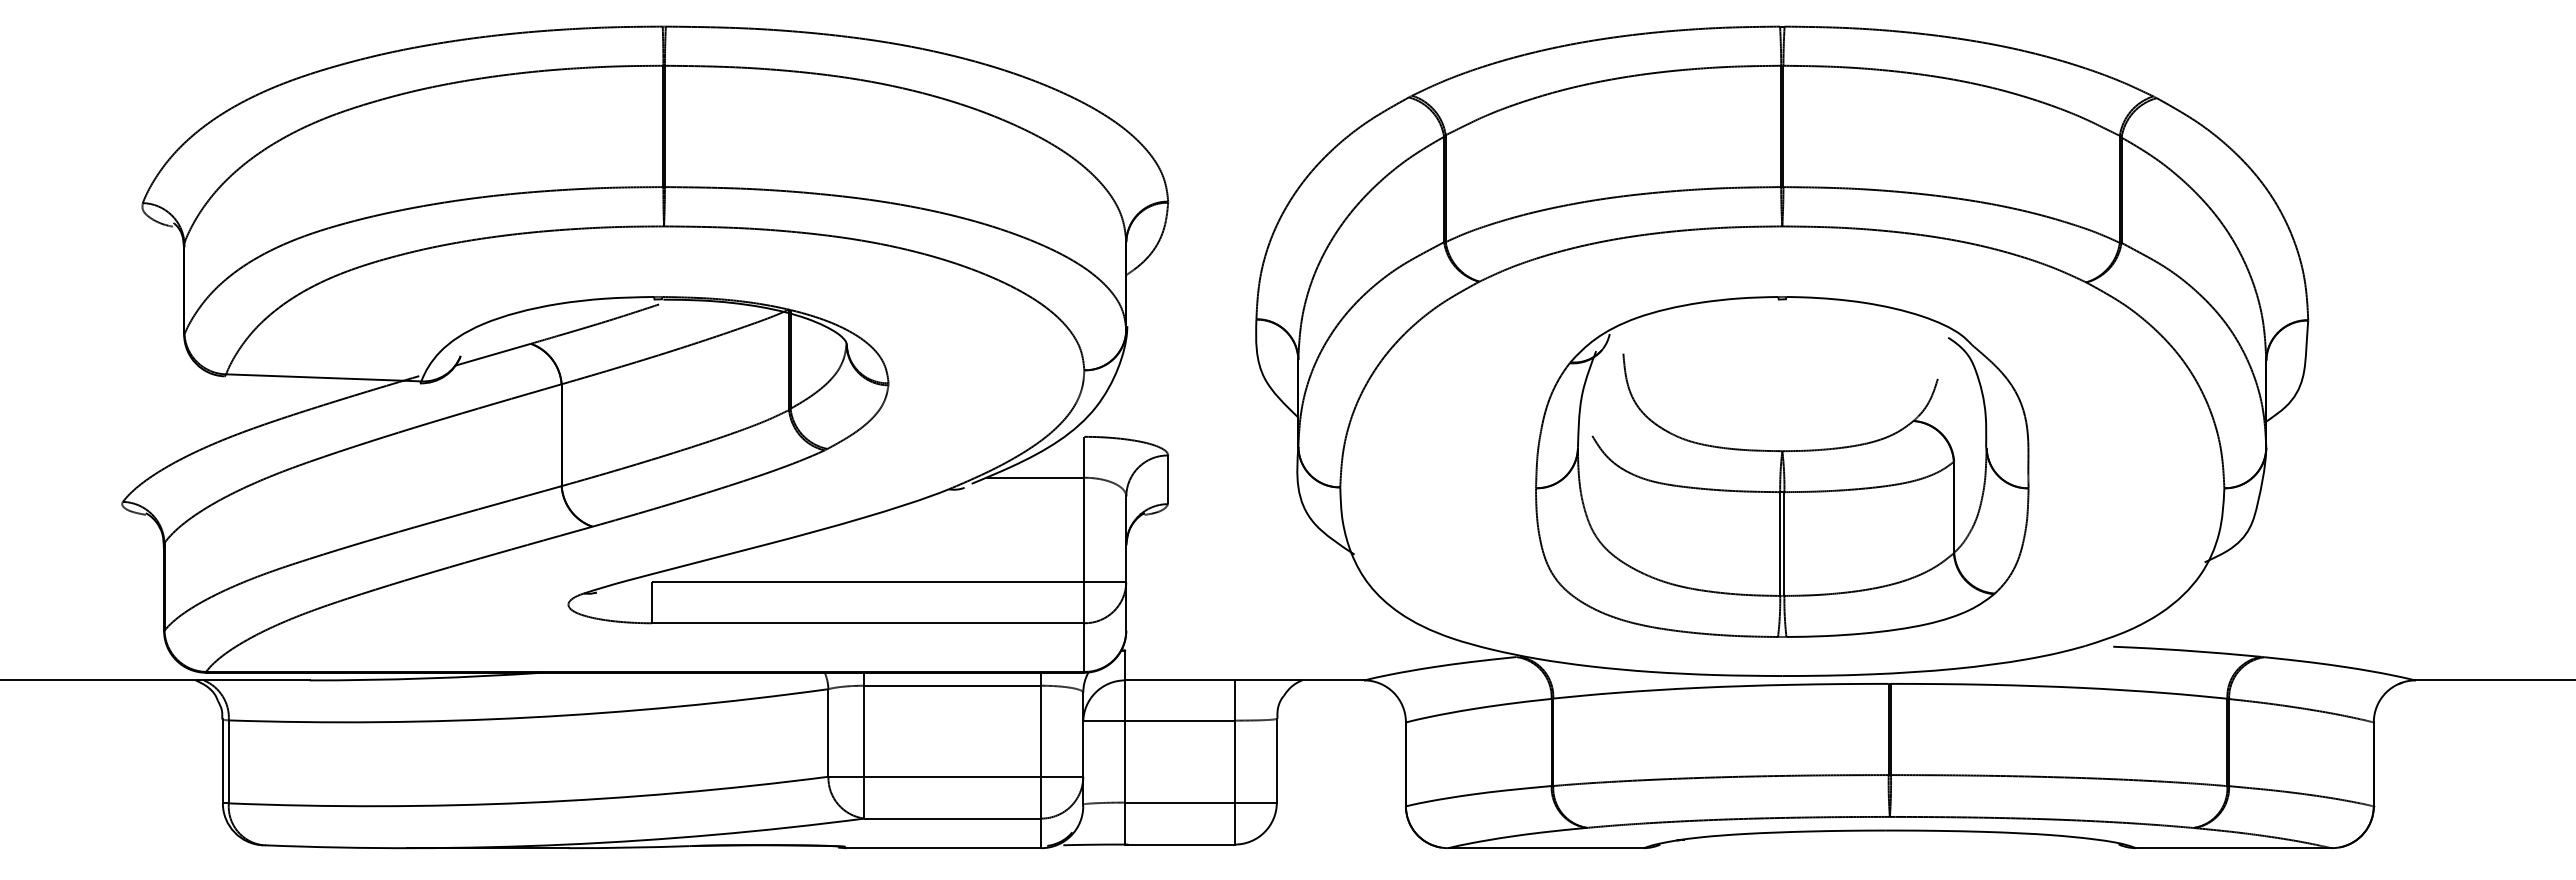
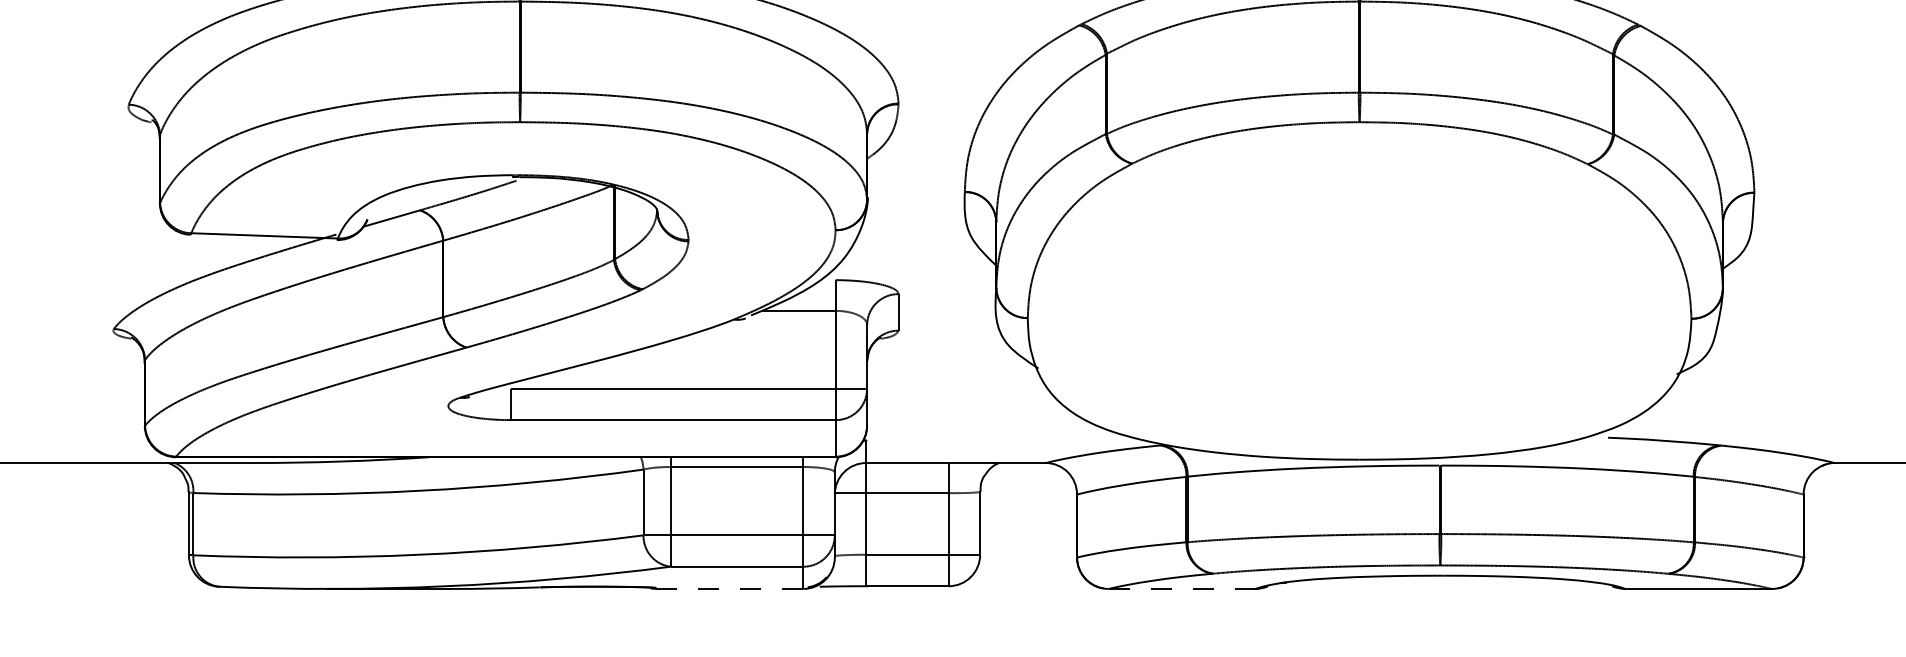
part: (1782, 466) -> (1359, 302), removed
line: (943, 848) -> (729, 589), solid -> dashed
line: (1546, 848) -> (1182, 589), solid -> dashed

